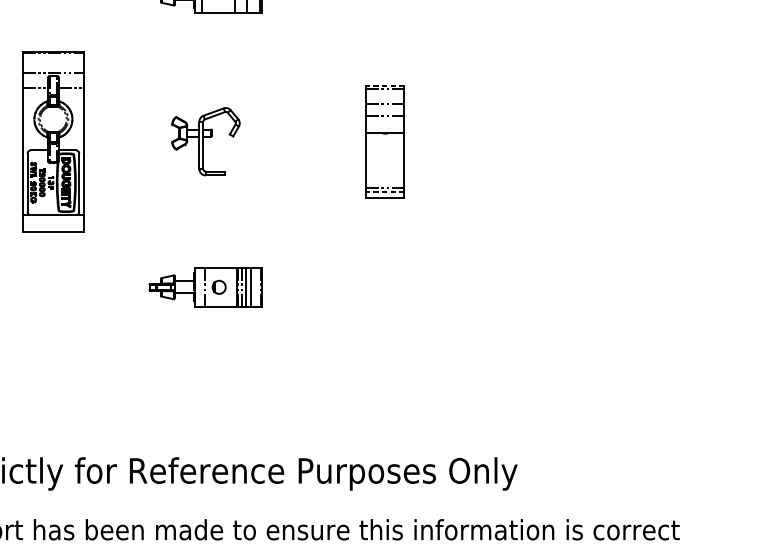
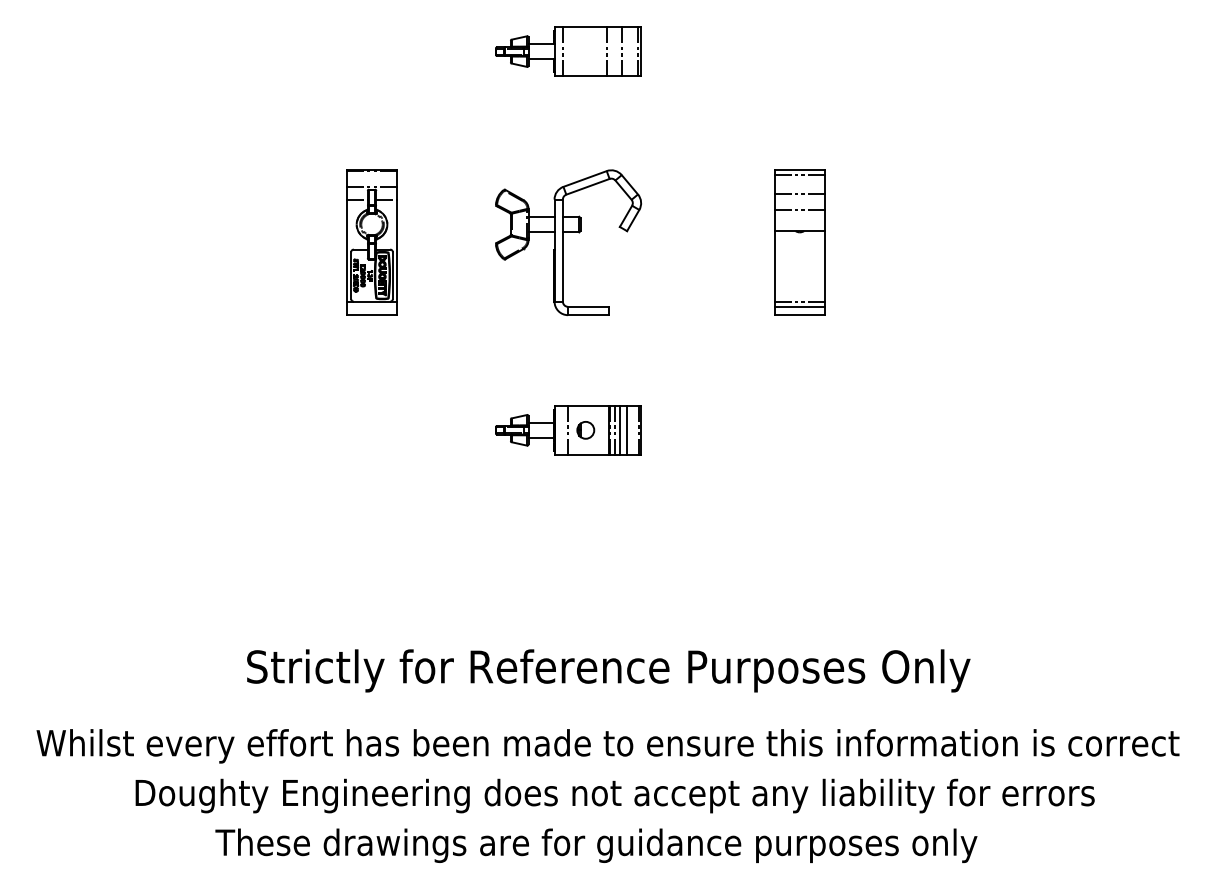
line: (384, 85) -> (799, 170), dashed -> solid
part: (52, 141) -> (371, 242), size x0.62
part: (205, 141) -> (568, 242), size x1.67
line: (384, 191) -> (799, 306), dashed -> solid

